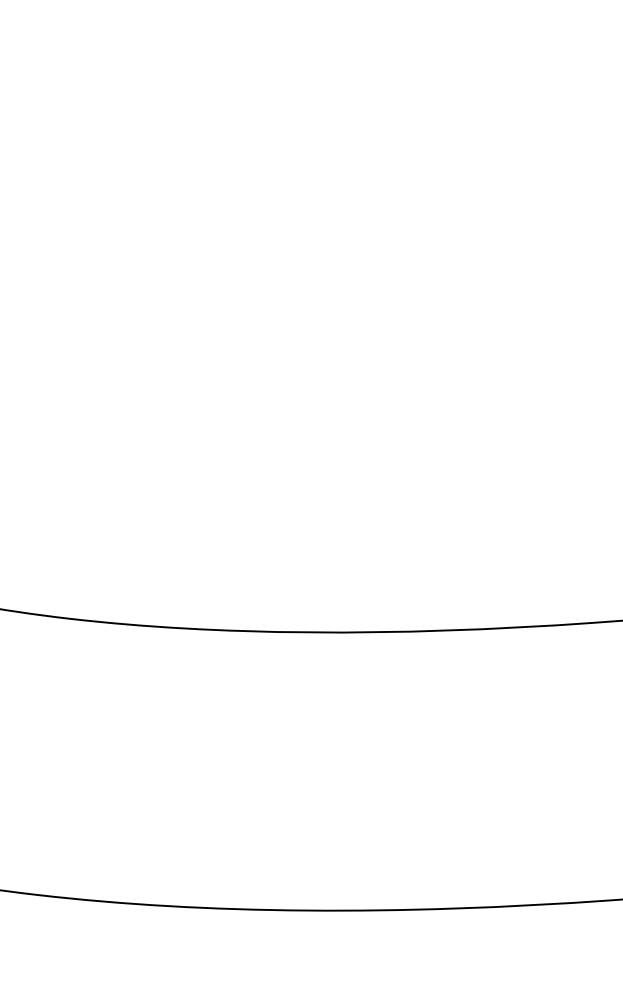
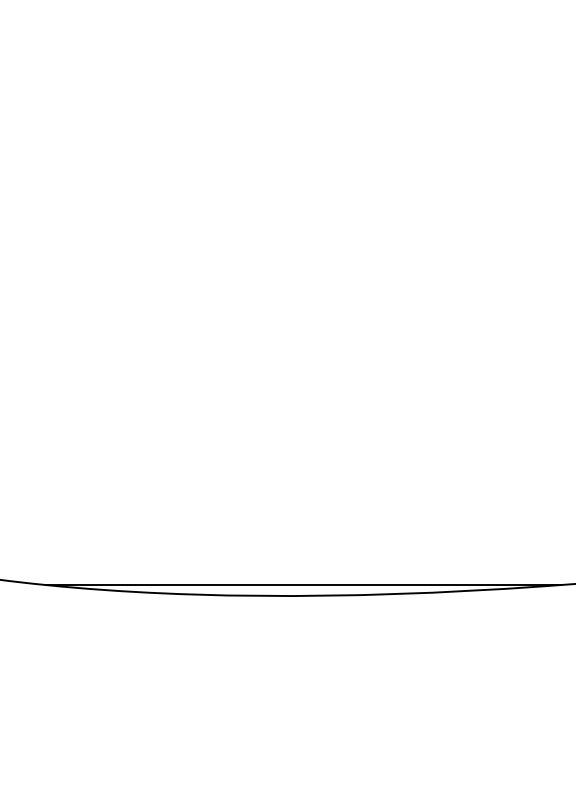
line: (353, 621) -> (303, 584), added

